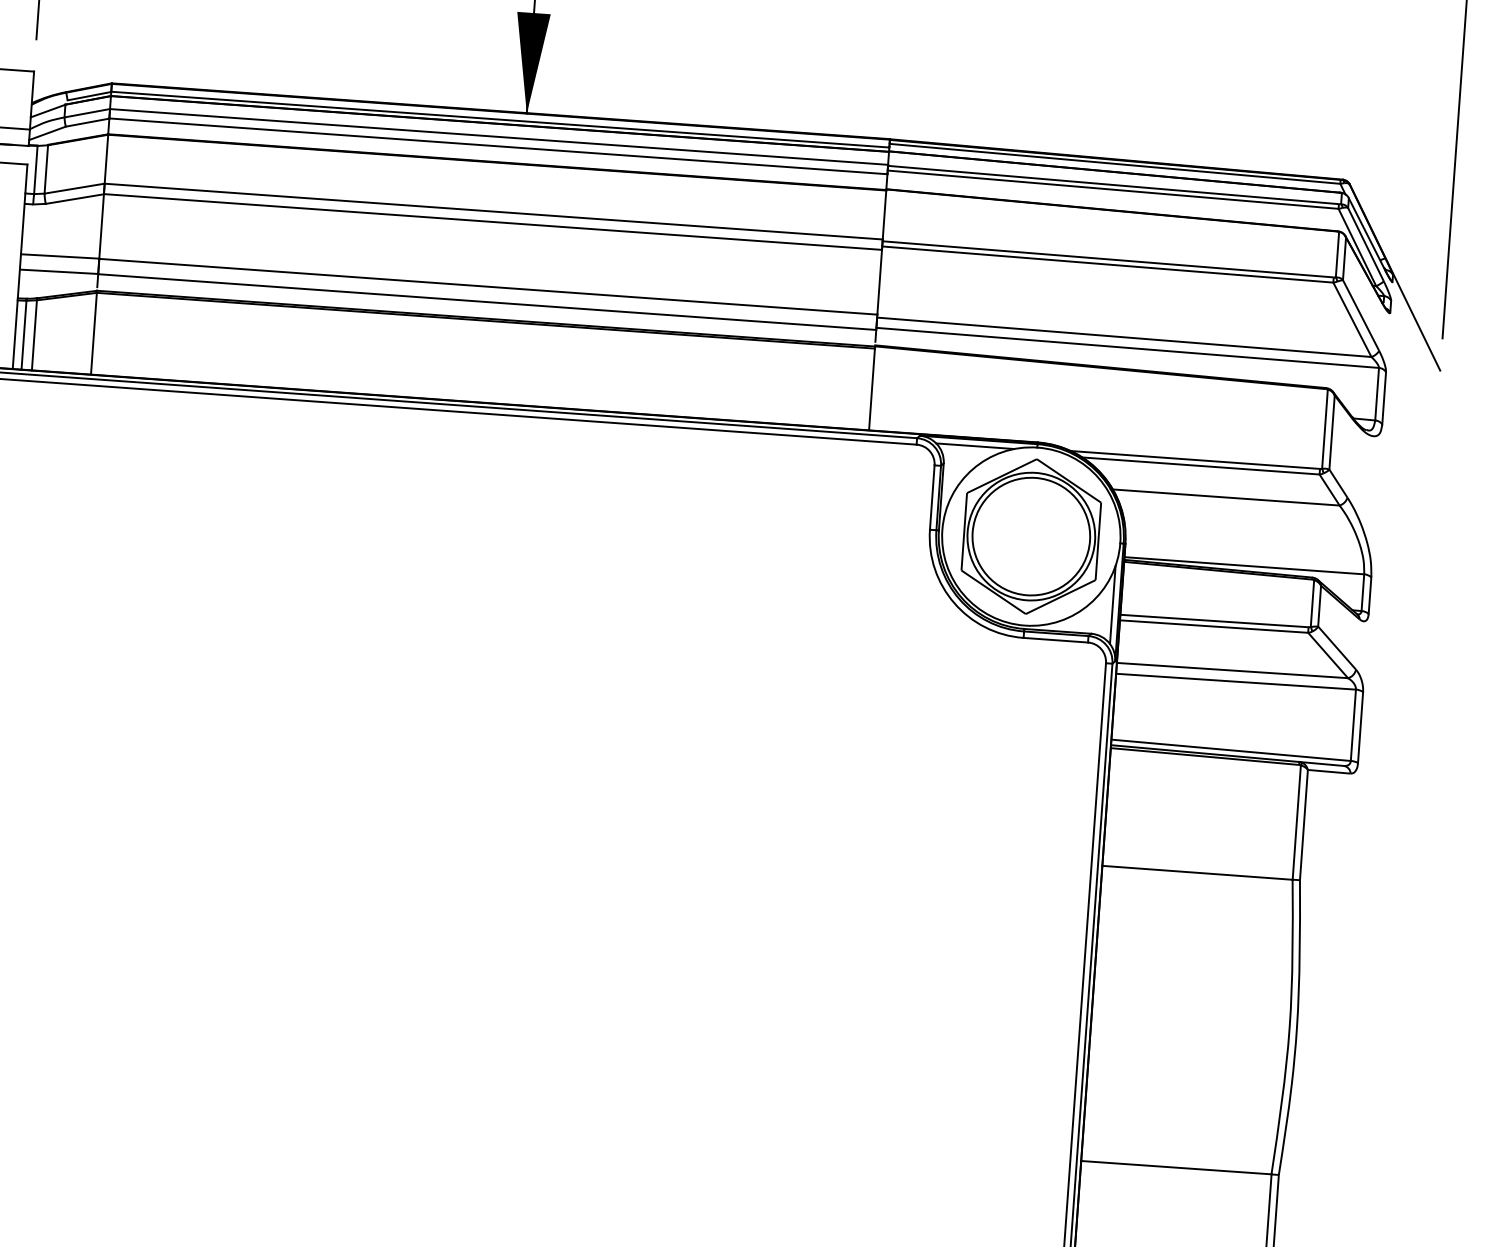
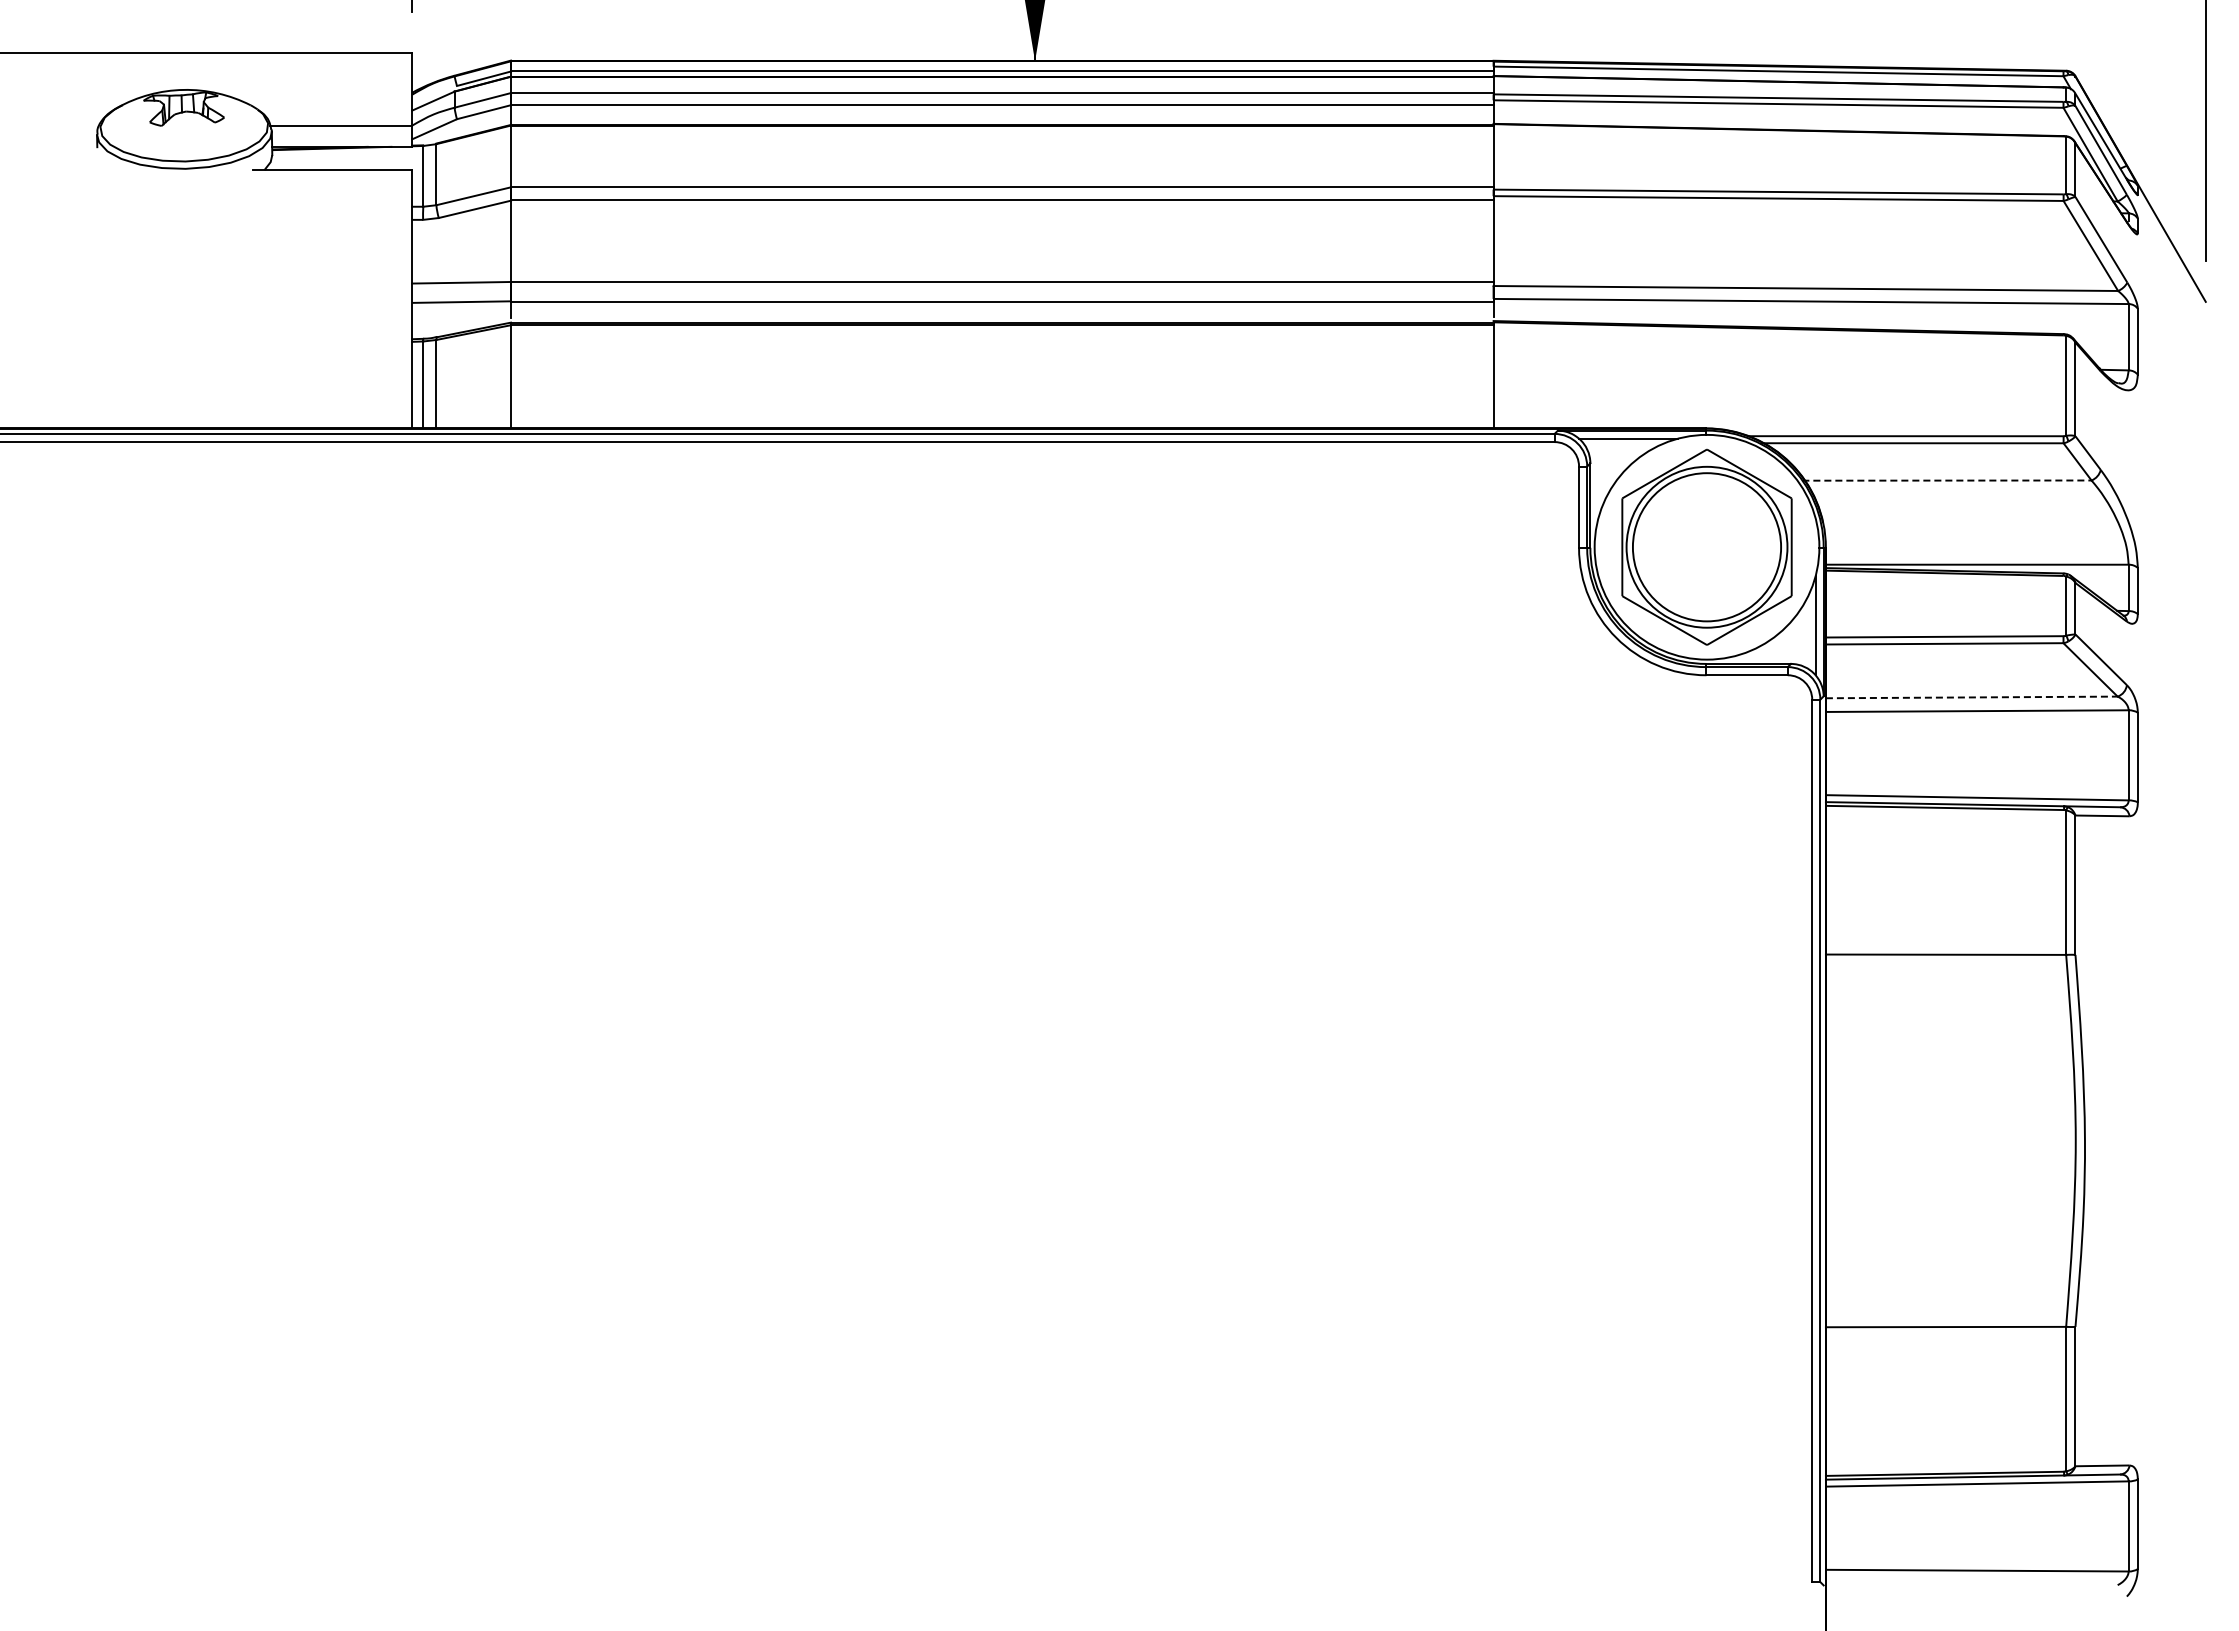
line: (1224, 497) -> (1946, 480), solid -> dashed
line: (1232, 670) -> (1971, 697), solid -> dashed

